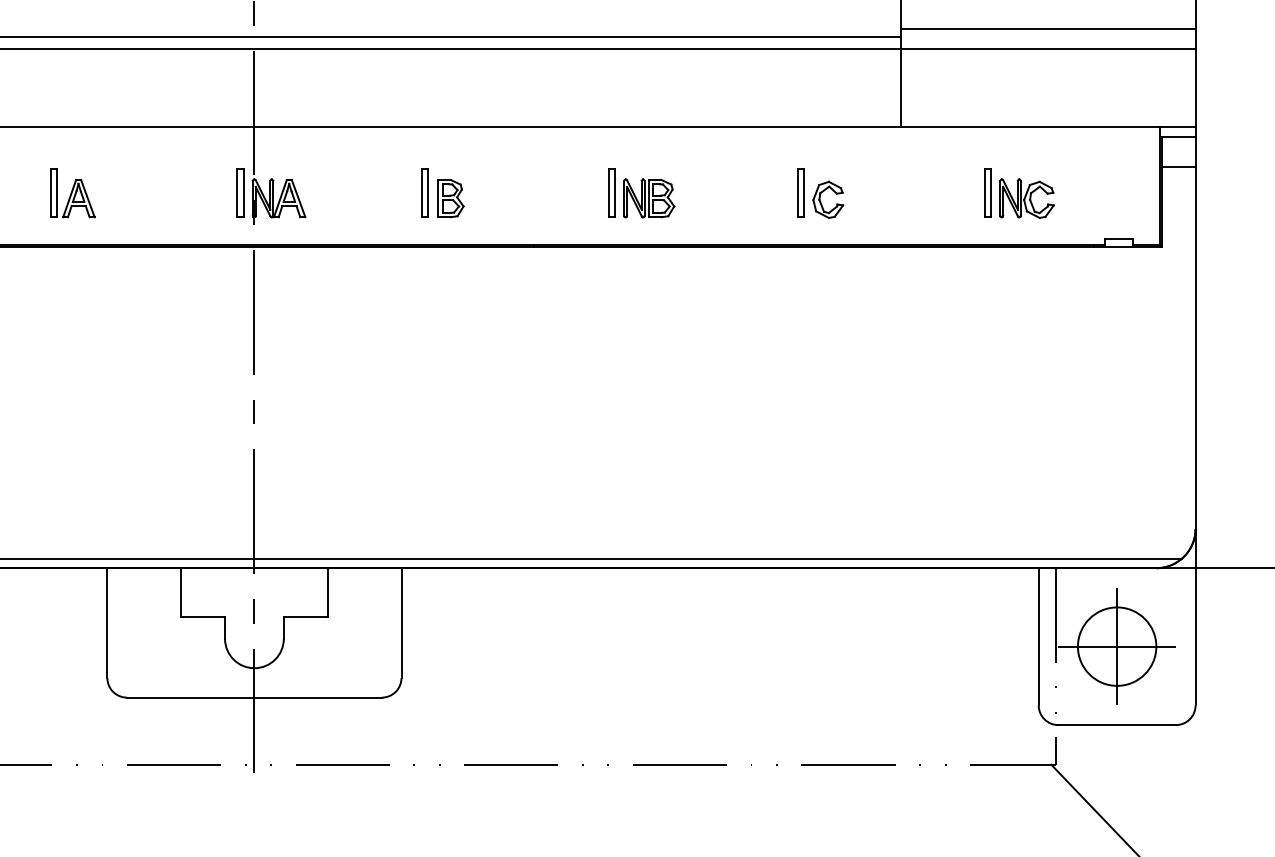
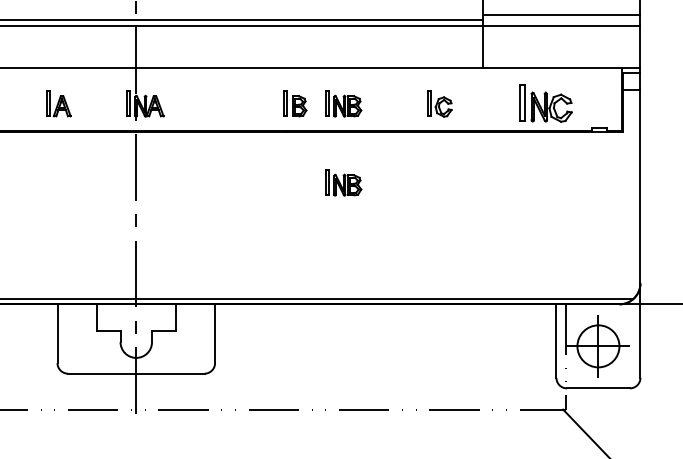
part: (71, 193) -> (58, 103), moved
part: (443, 193) -> (295, 103), moved
part: (1020, 193) -> (546, 103), size x1.4
part: (641, 340) -> (343, 182), added

